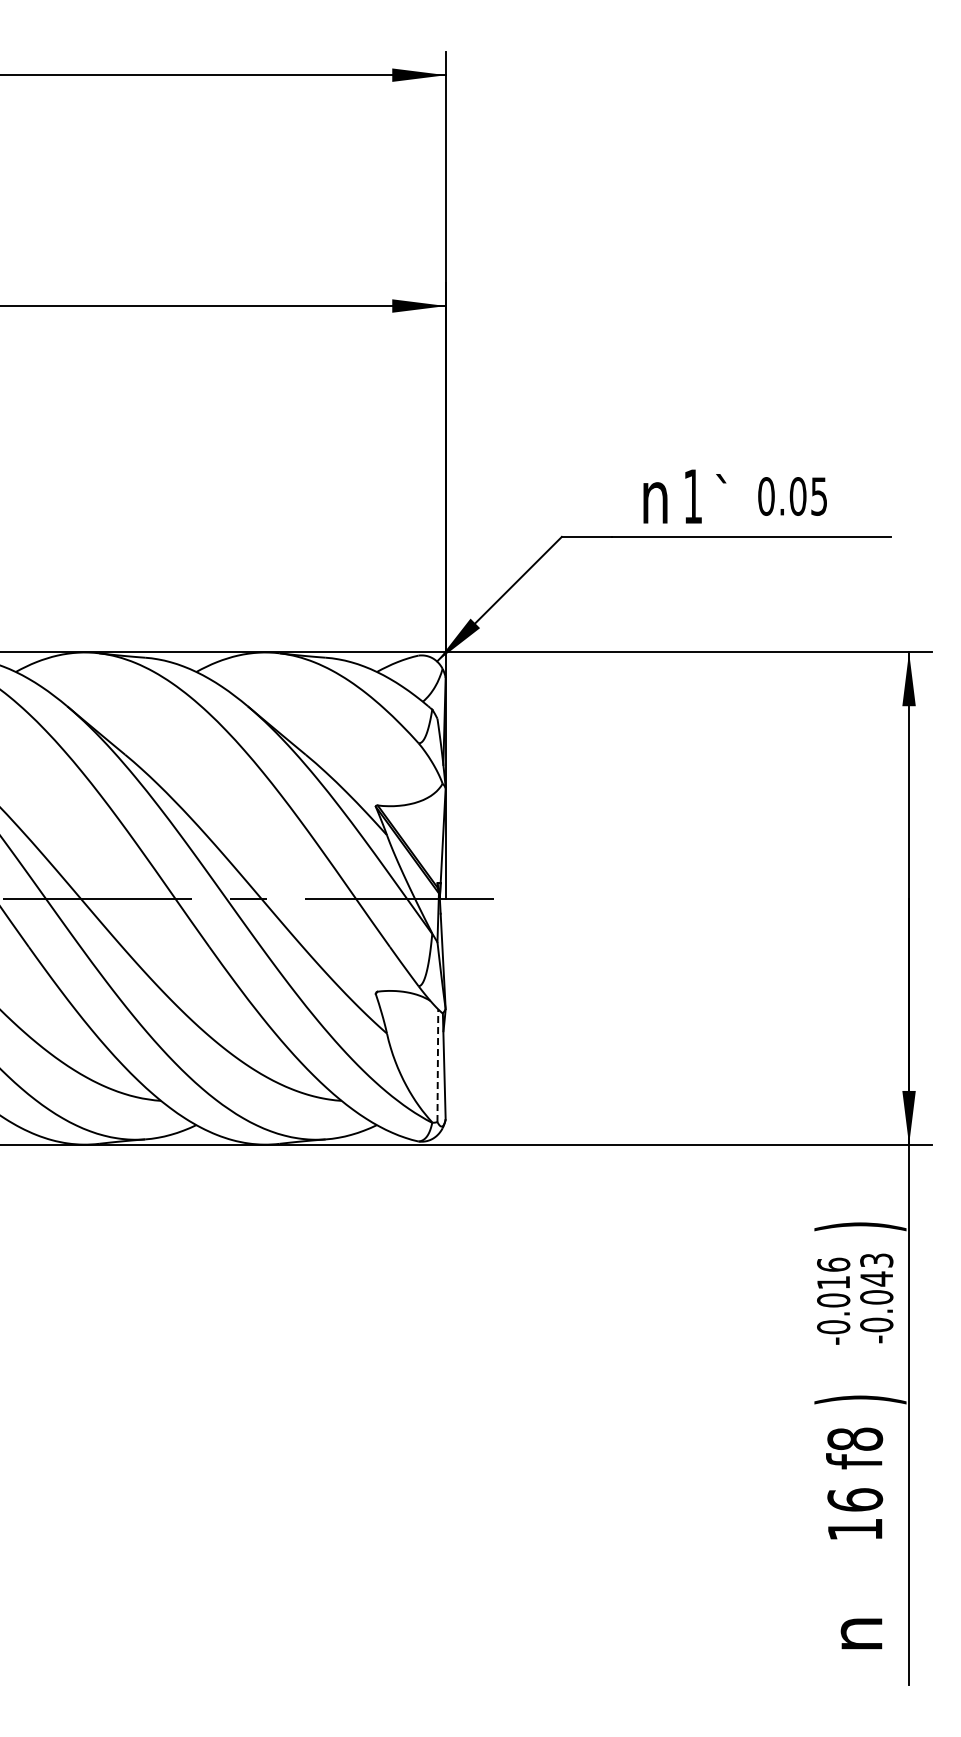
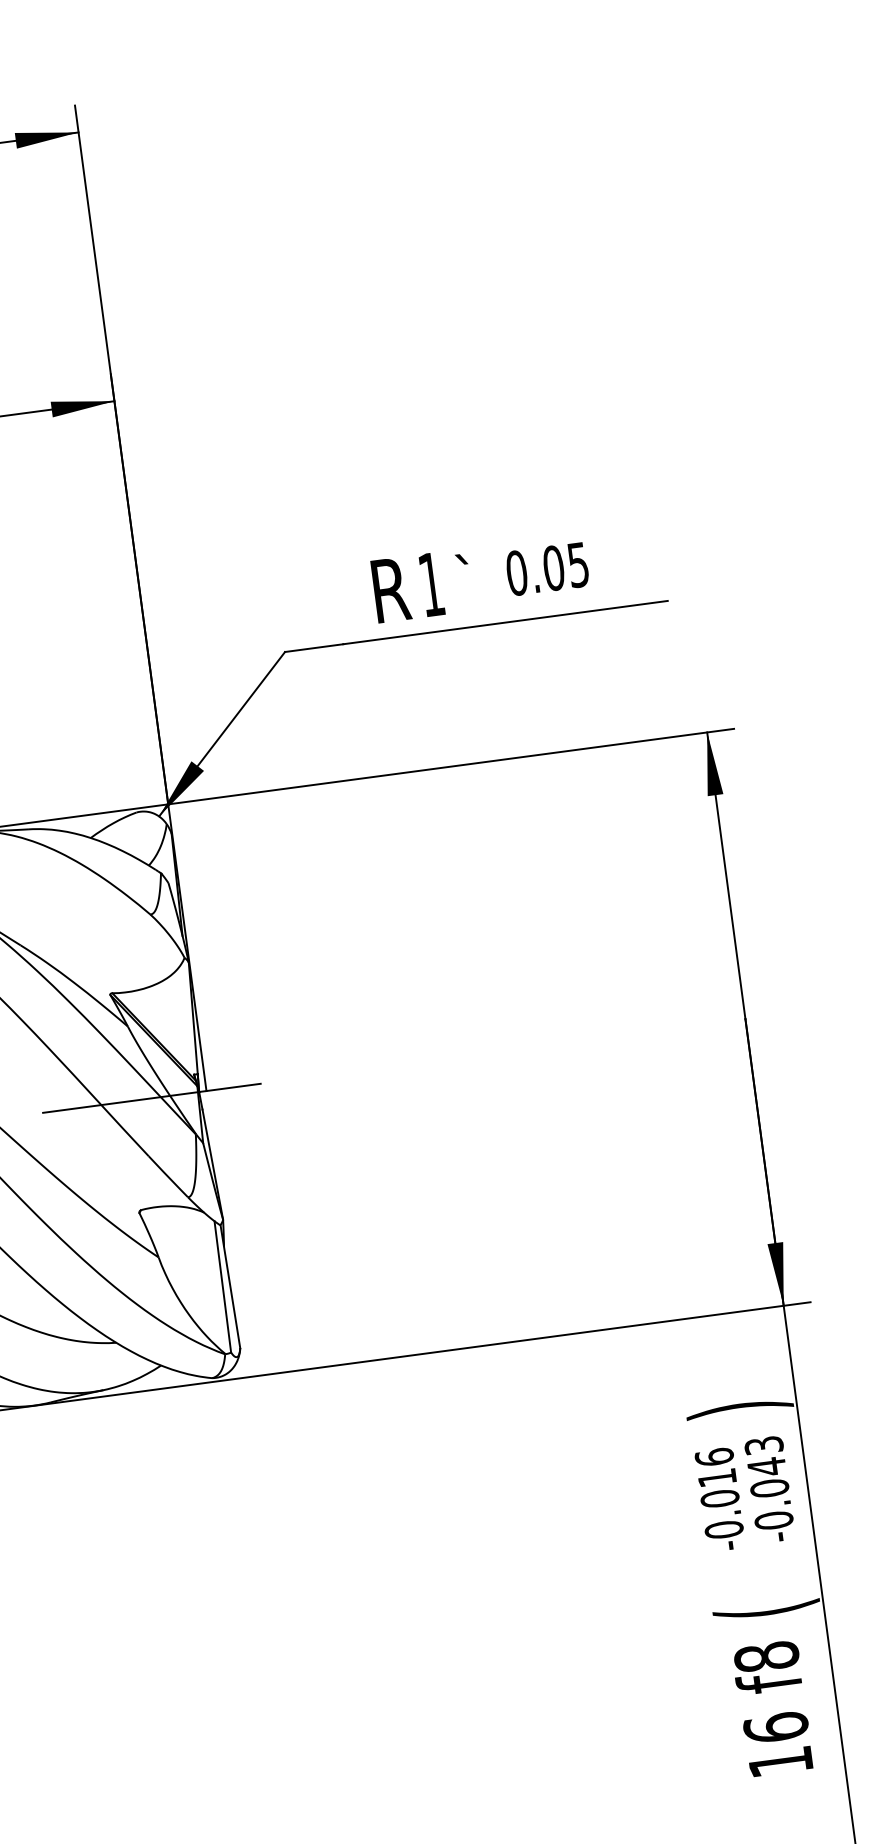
text: (658, 496) -> (391, 589), n -> R
line: (437, 1065) -> (222, 1286), dashed -> solid
text: (860, 1399) -> (766, 1609), ) -> (

